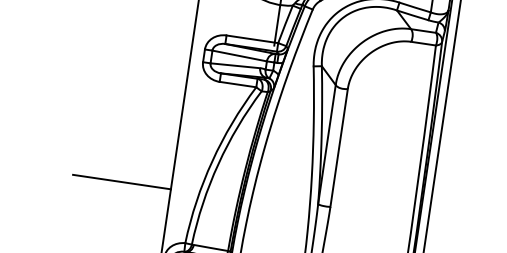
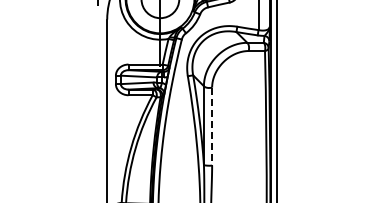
line: (339, 147) -> (212, 126), solid -> dashed
line: (121, 182) -> (74, 169), removed

